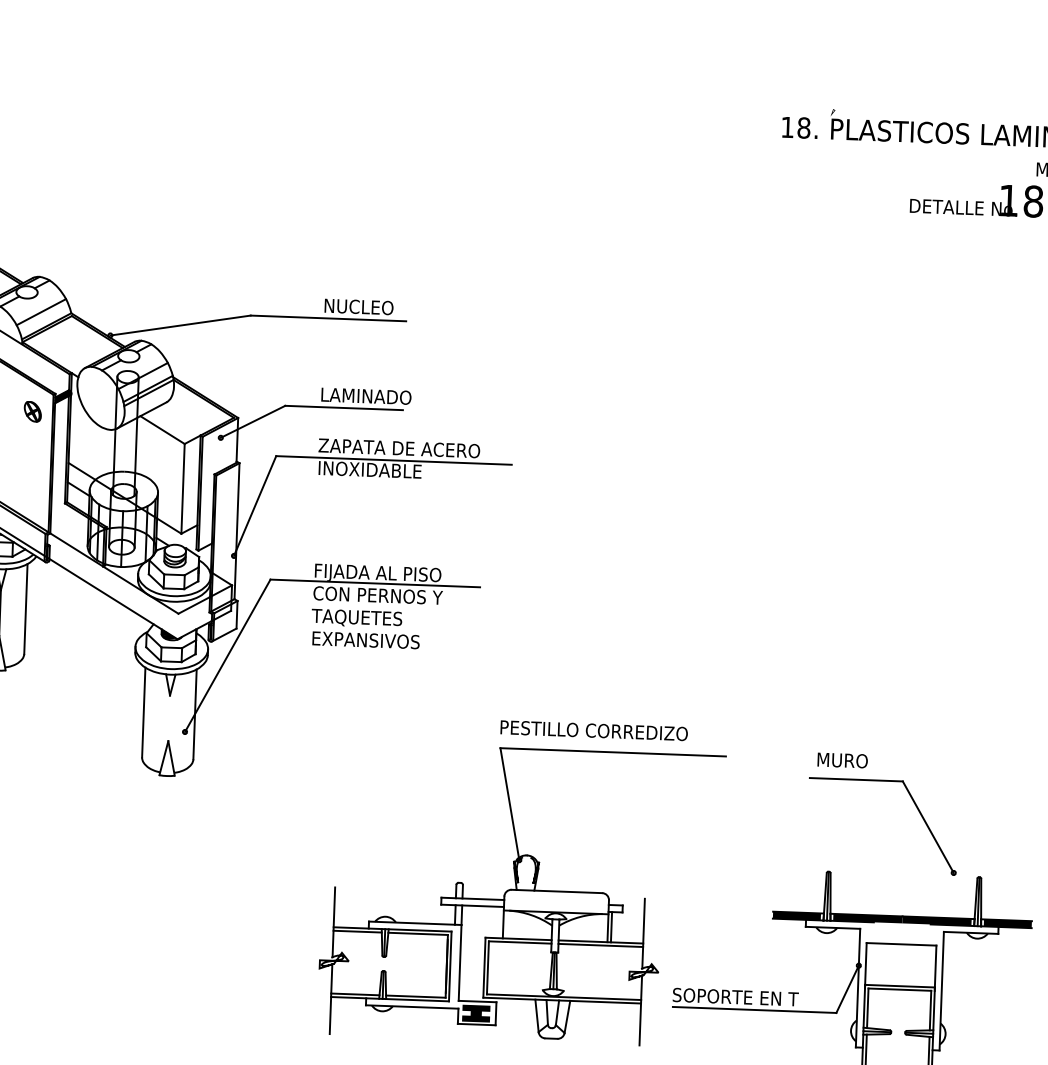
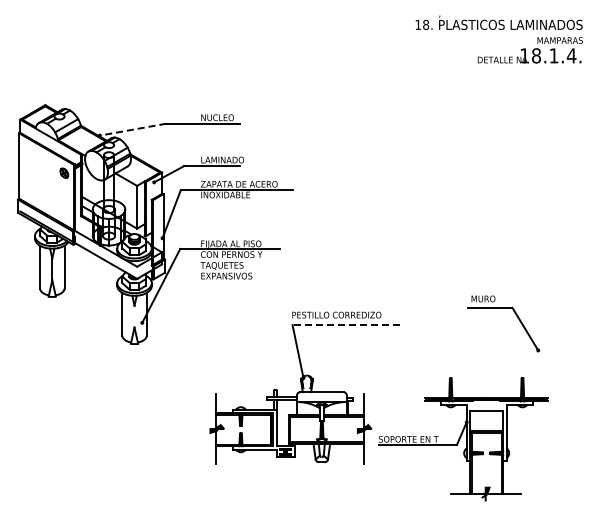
line: (181, 325) -> (133, 129), solid -> dashed
line: (613, 753) -> (346, 325), solid -> dashed
part: (910, 799) -> (516, 316), moved

